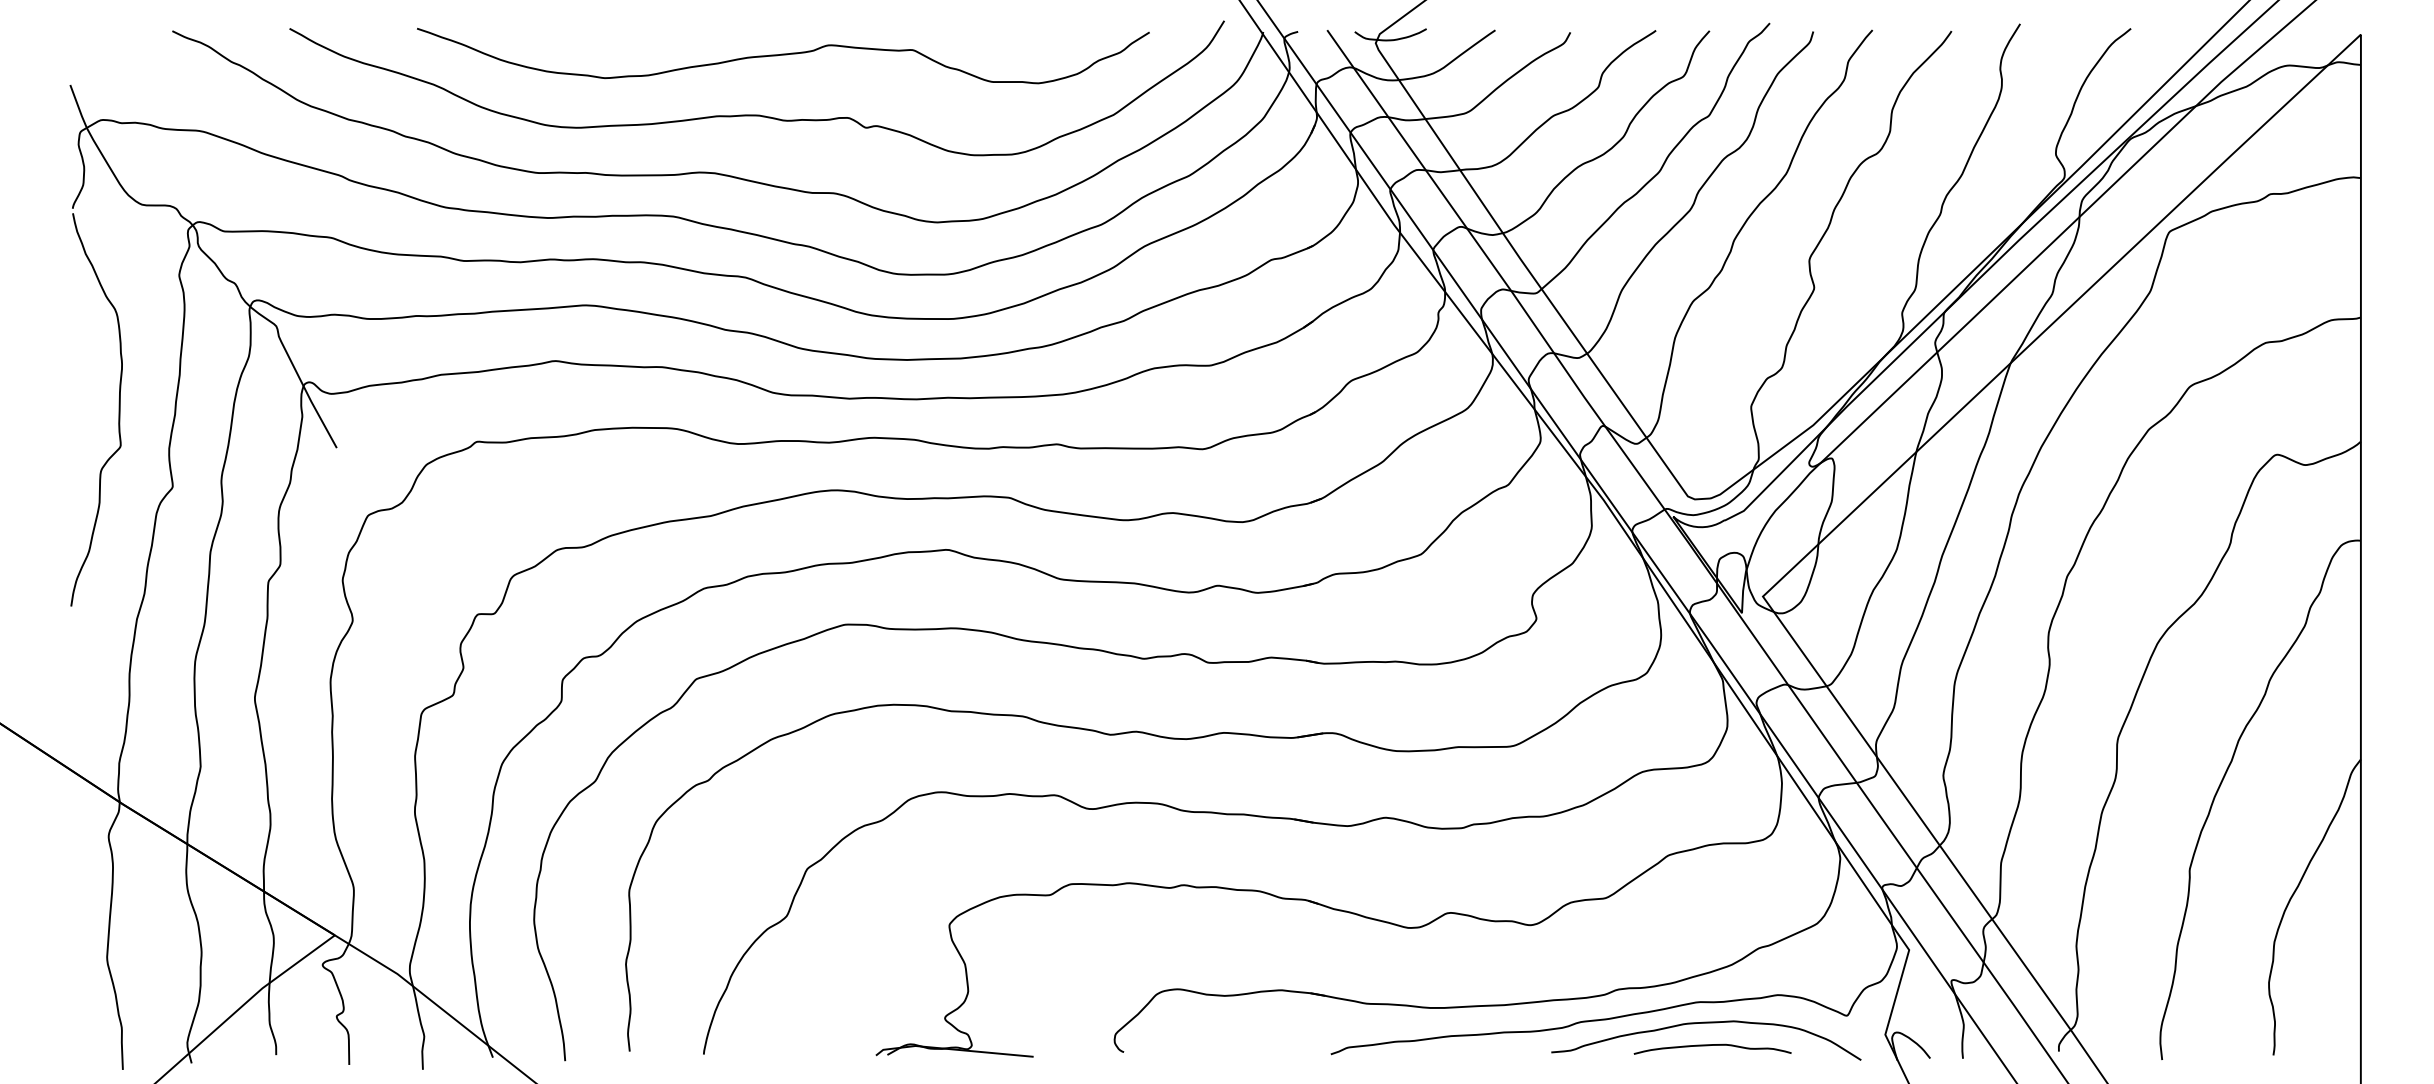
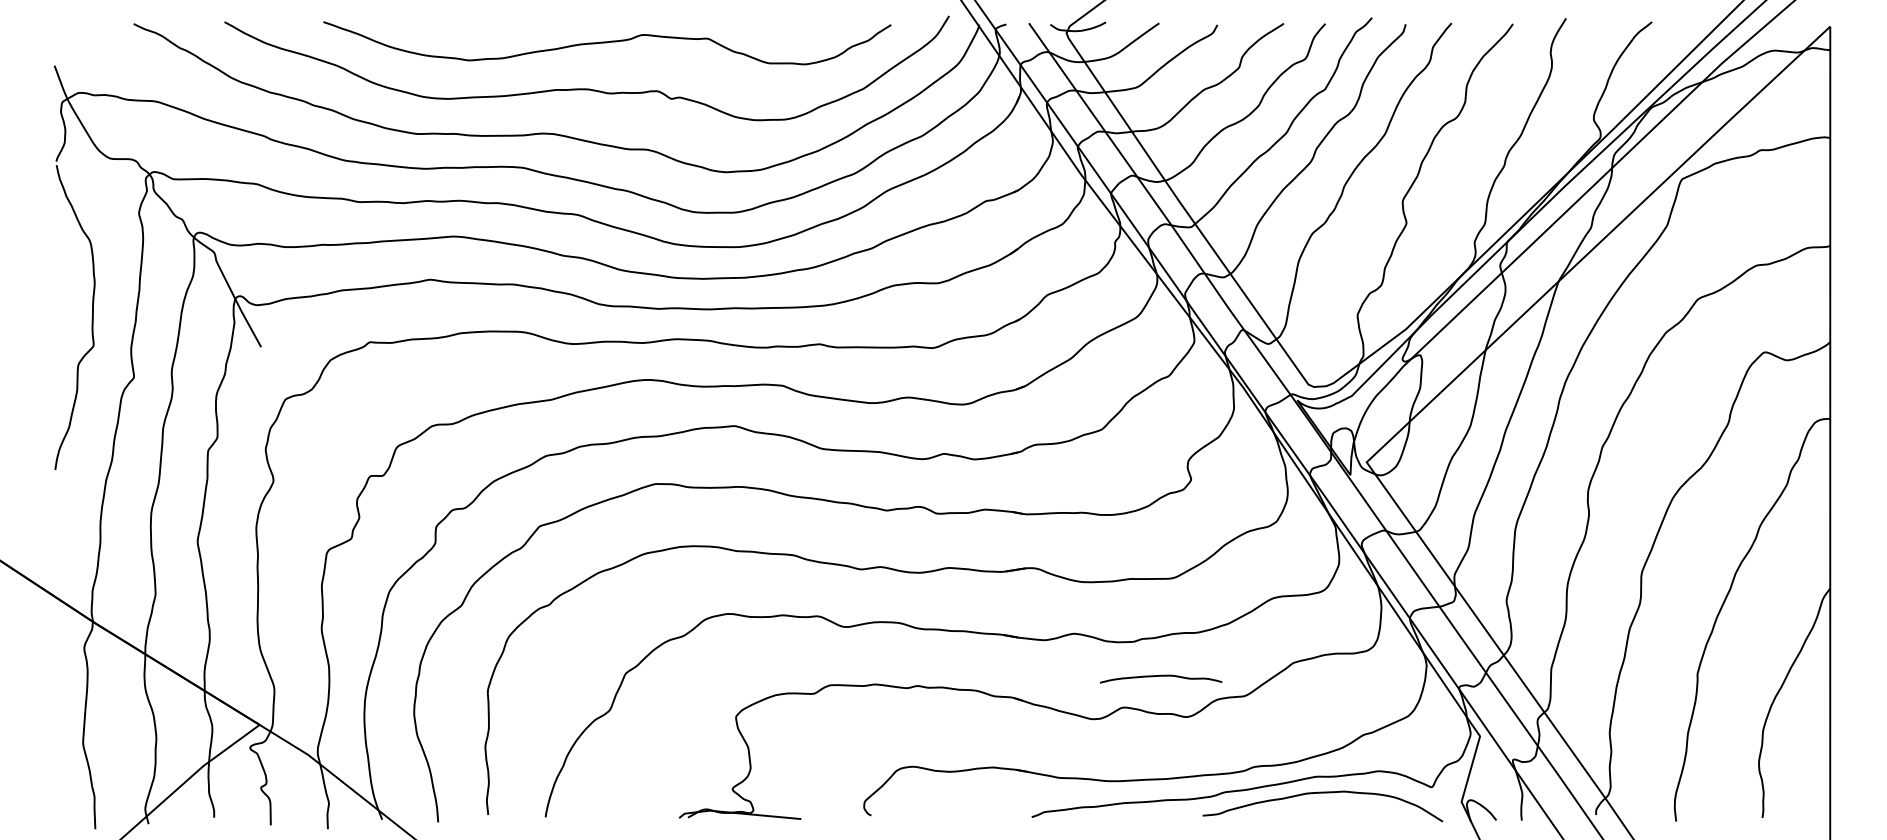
curve: (1712, 1045) -> (1160, 676), moved

